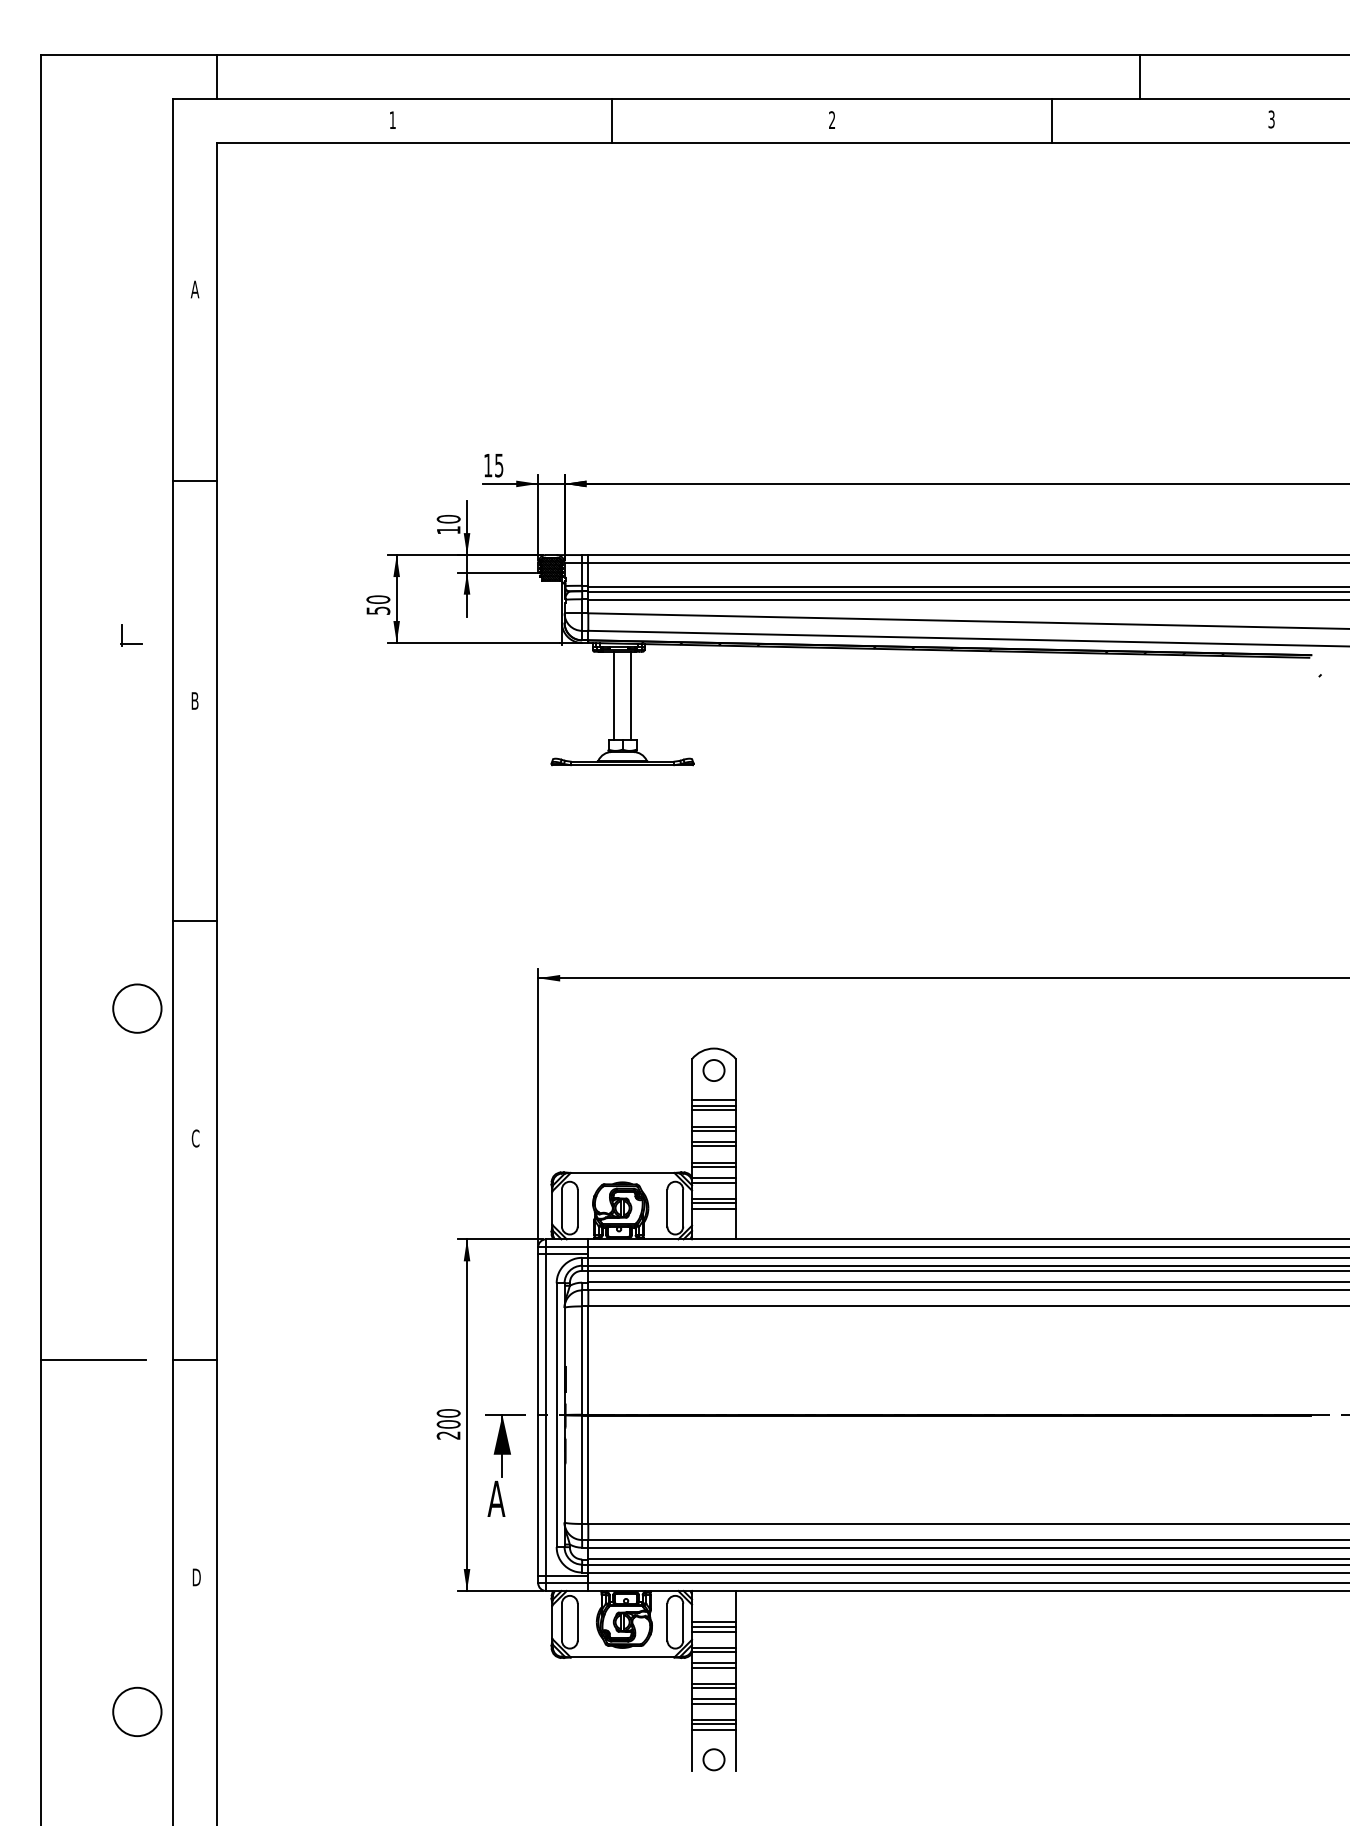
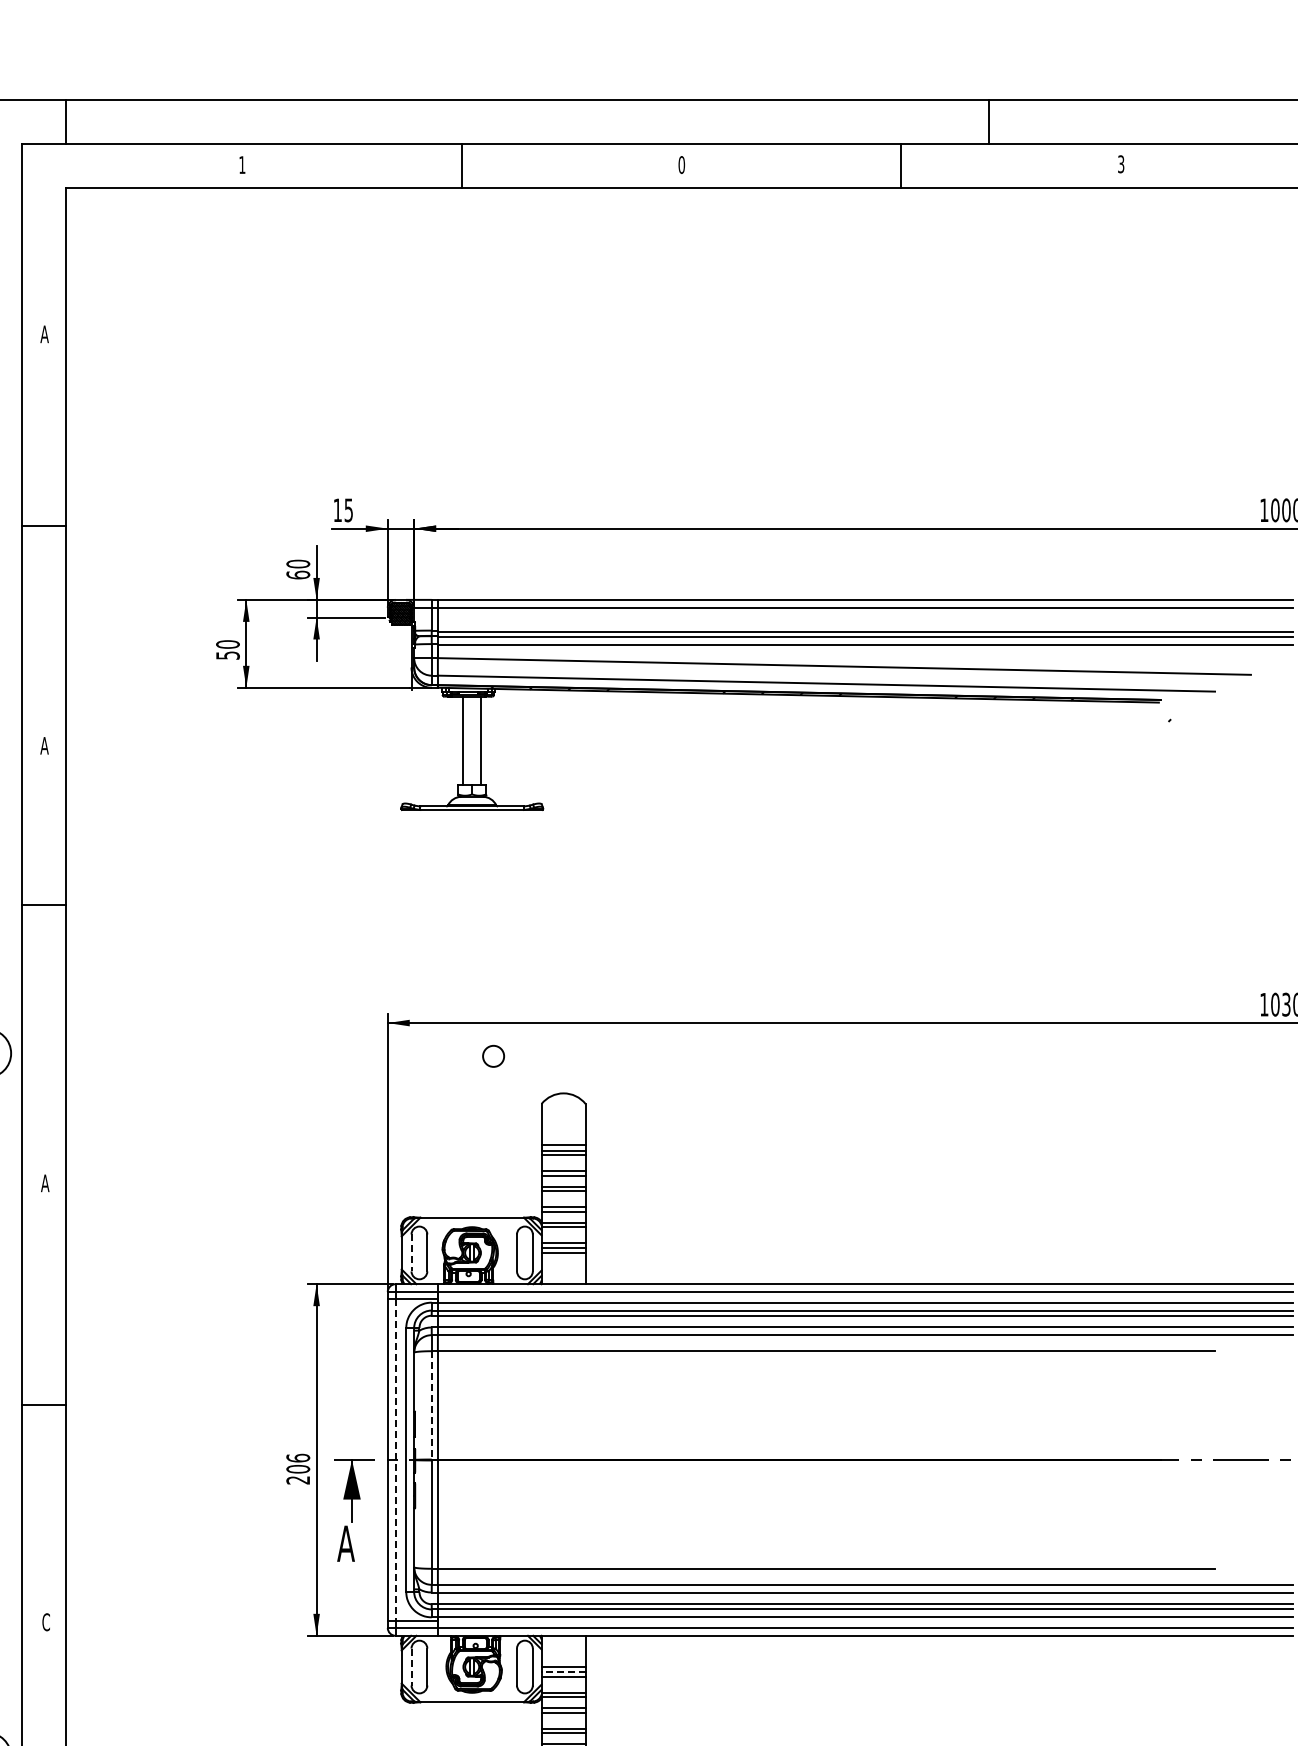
text: (832, 120) -> (682, 165), 2 -> 0
text: (448, 529) -> (298, 574), 10 -> 60
text: (194, 700) -> (44, 745), B -> A
line: (194, 920) -> (44, 904), moved
circle: (713, 1070) -> (493, 1056), moved
text: (195, 1138) -> (45, 1183), C -> A
line: (561, 1208) -> (411, 1253), solid -> dashed
line: (582, 1361) -> (432, 1406), solid -> dashed
text: (448, 1413) -> (298, 1458), 200 -> 206
line: (546, 1415) -> (396, 1460), solid -> dashed
text: (196, 1577) -> (46, 1622), D -> C
line: (561, 1622) -> (411, 1667), solid -> dashed
line: (714, 1627) -> (564, 1672), solid -> dashed

